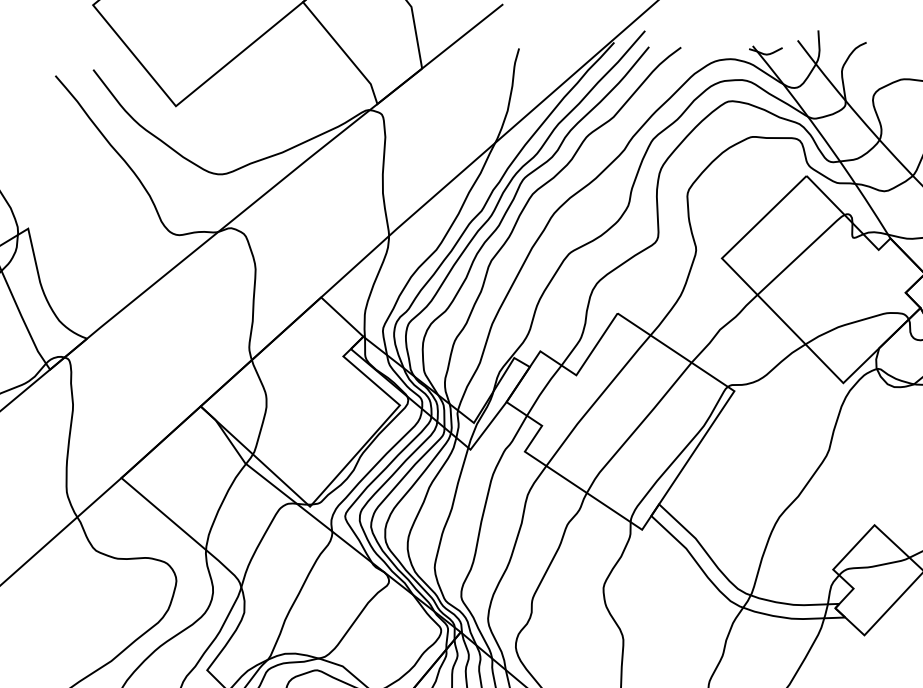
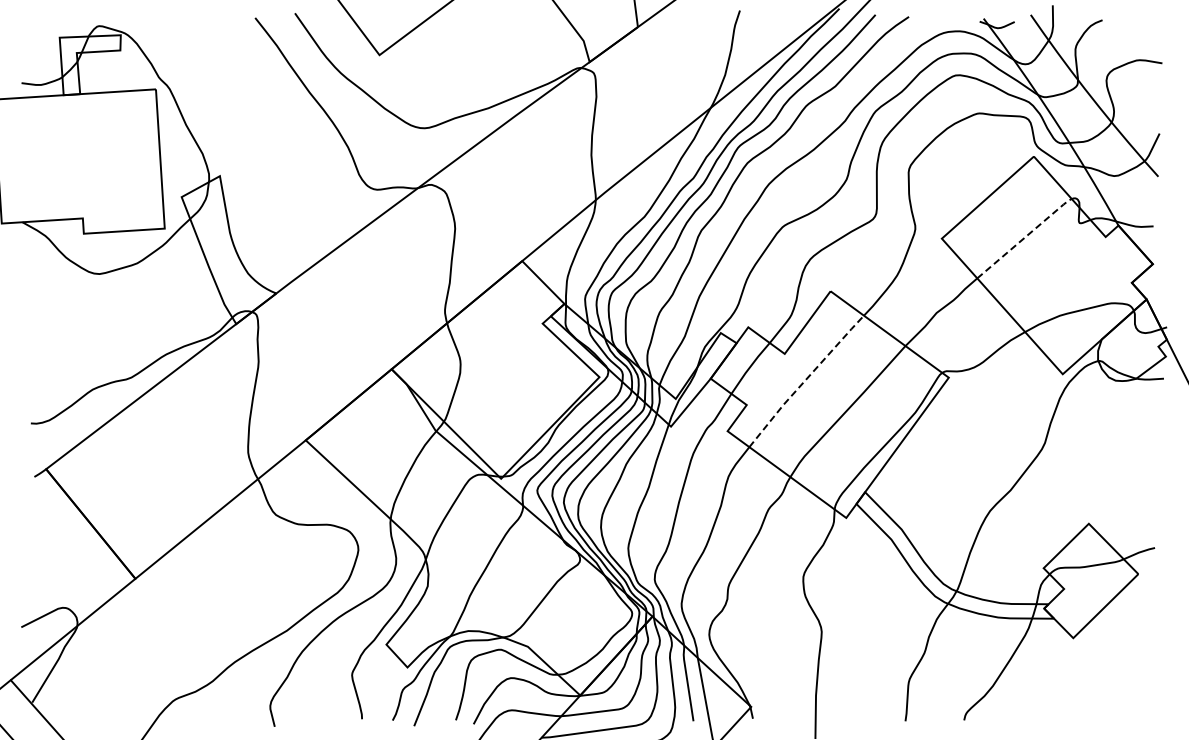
line: (801, 252) -> (1025, 236), solid -> dashed
line: (597, 399) -> (805, 380), solid -> dashed

